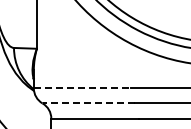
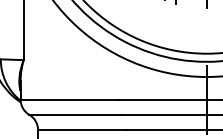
line: (82, 88) -> (69, 99), dashed -> solid
line: (88, 103) -> (75, 114), dashed -> solid

